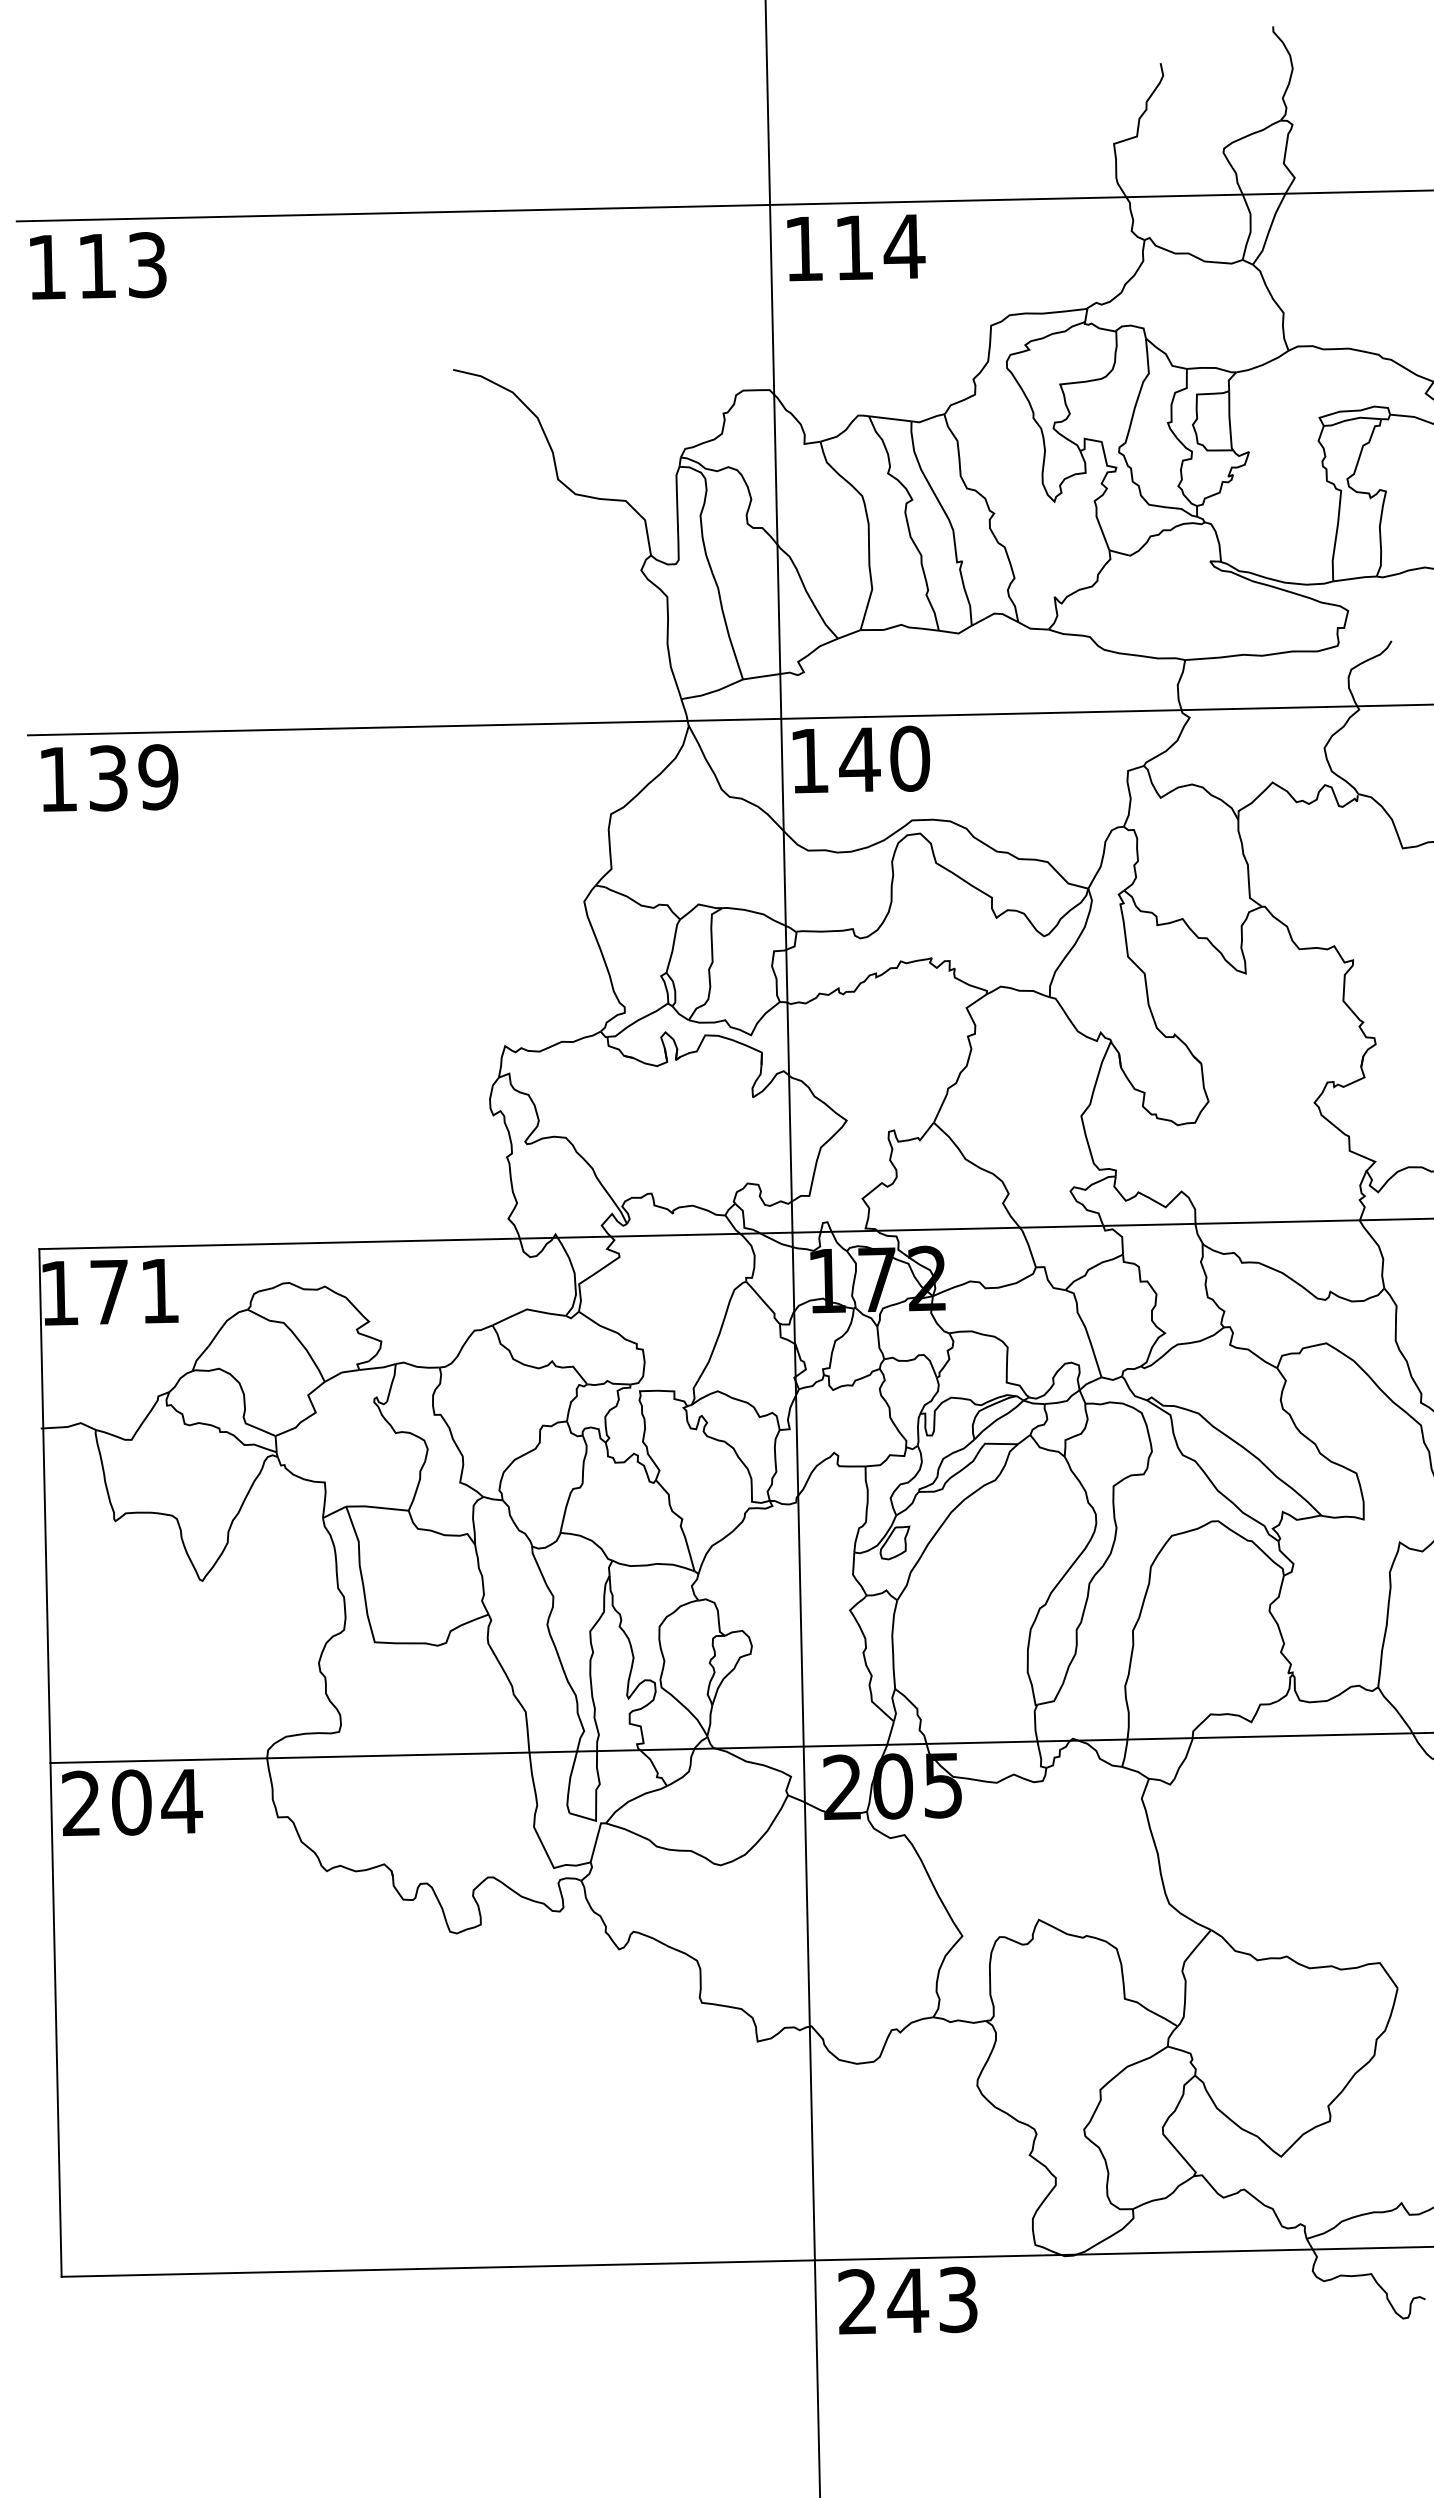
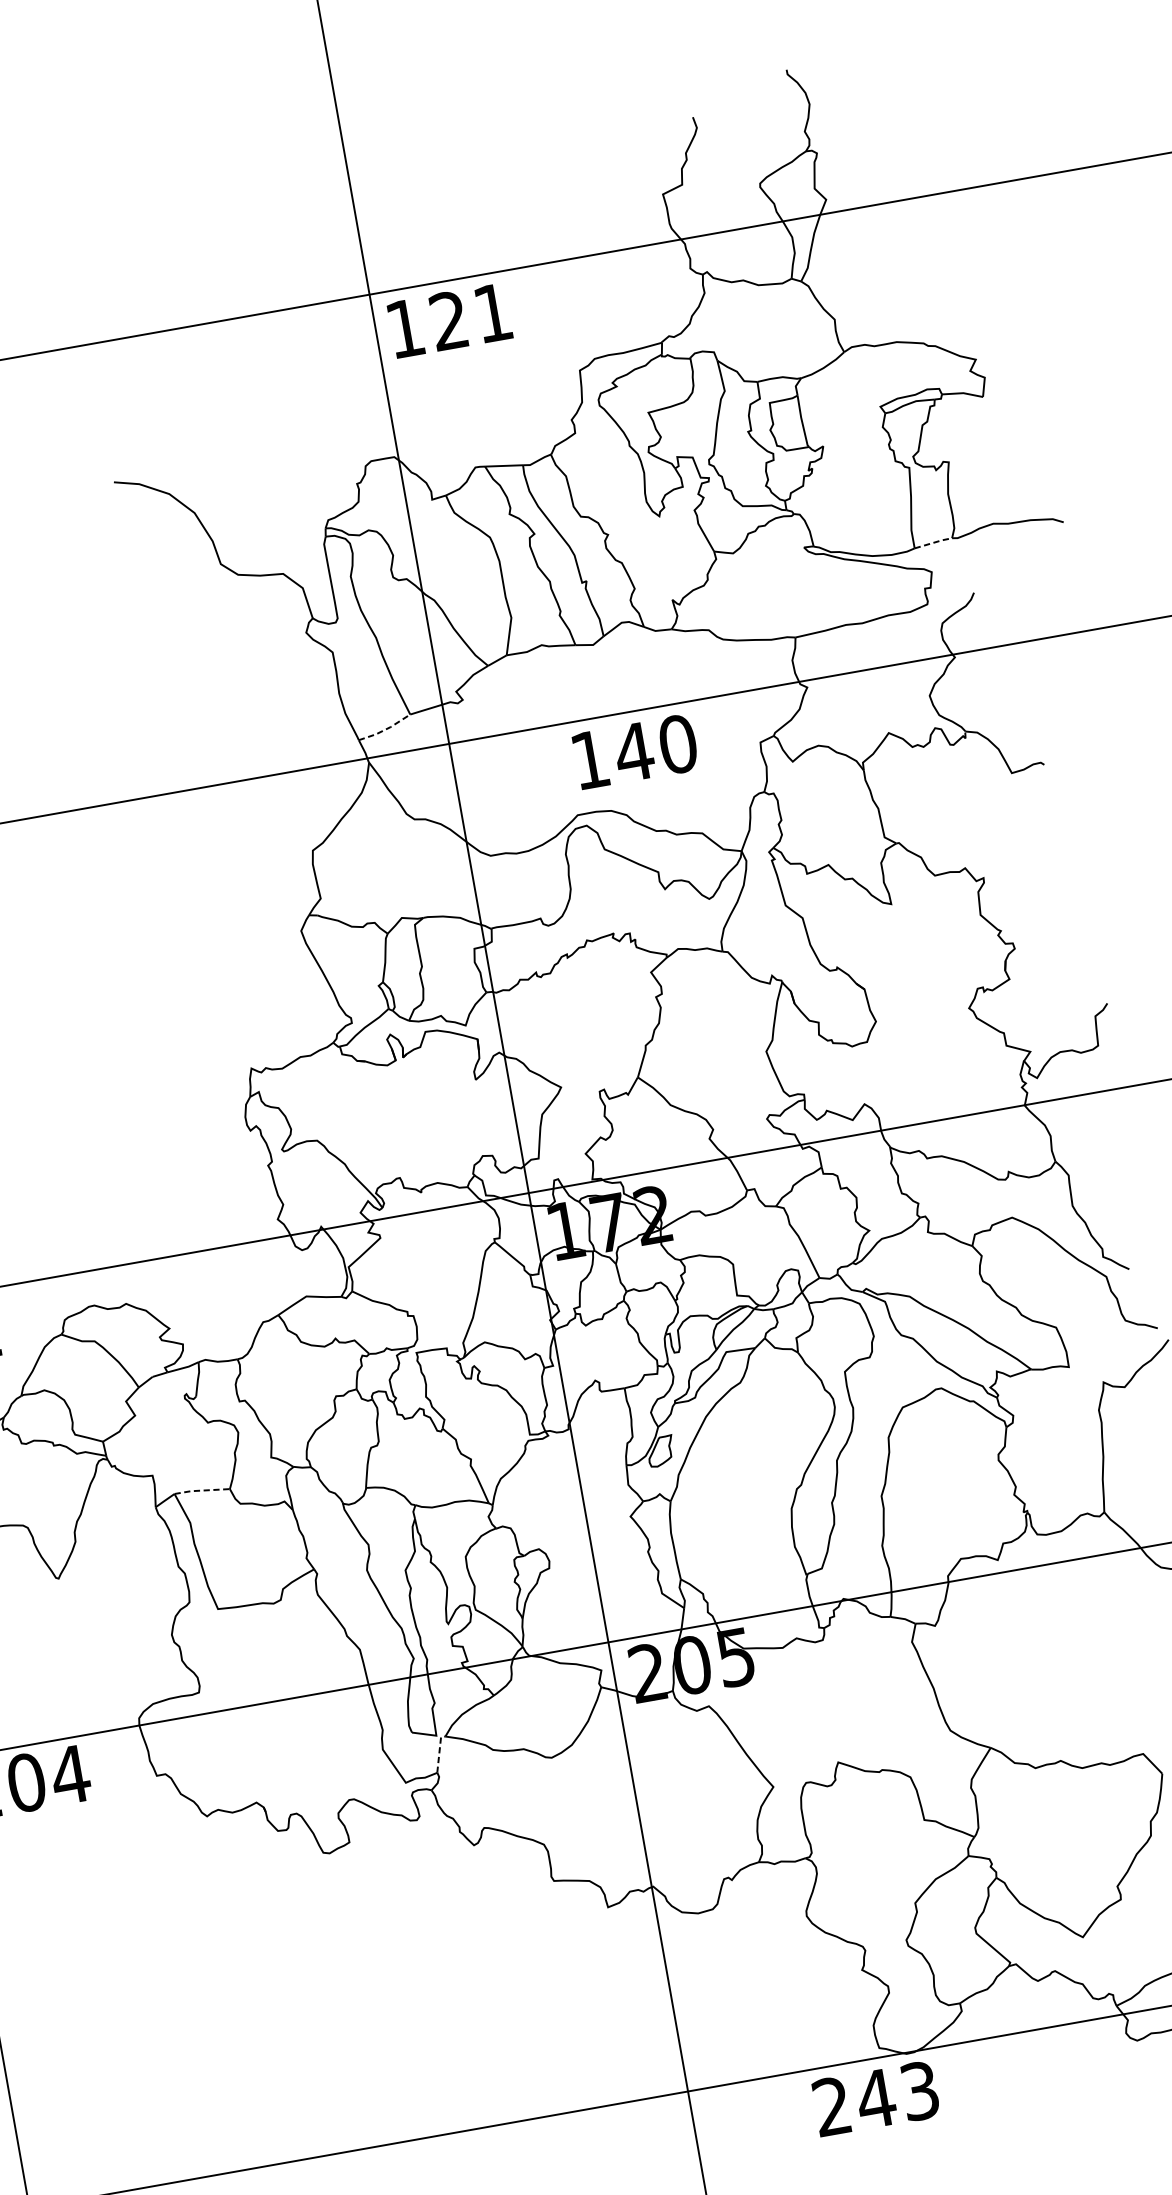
text: (880, 247) -> (472, 316), 114 -> 121
line: (1355, 578) -> (933, 542), solid -> dashed
line: (713, 691) -> (386, 729), solid -> dashed
text: (860, 759) -> (634, 751), moved
line: (376, 1507) -> (201, 1490), solid -> dashed
line: (596, 1840) -> (439, 1752), solid -> dashed
text: (907, 2300) -> (875, 2098), moved

